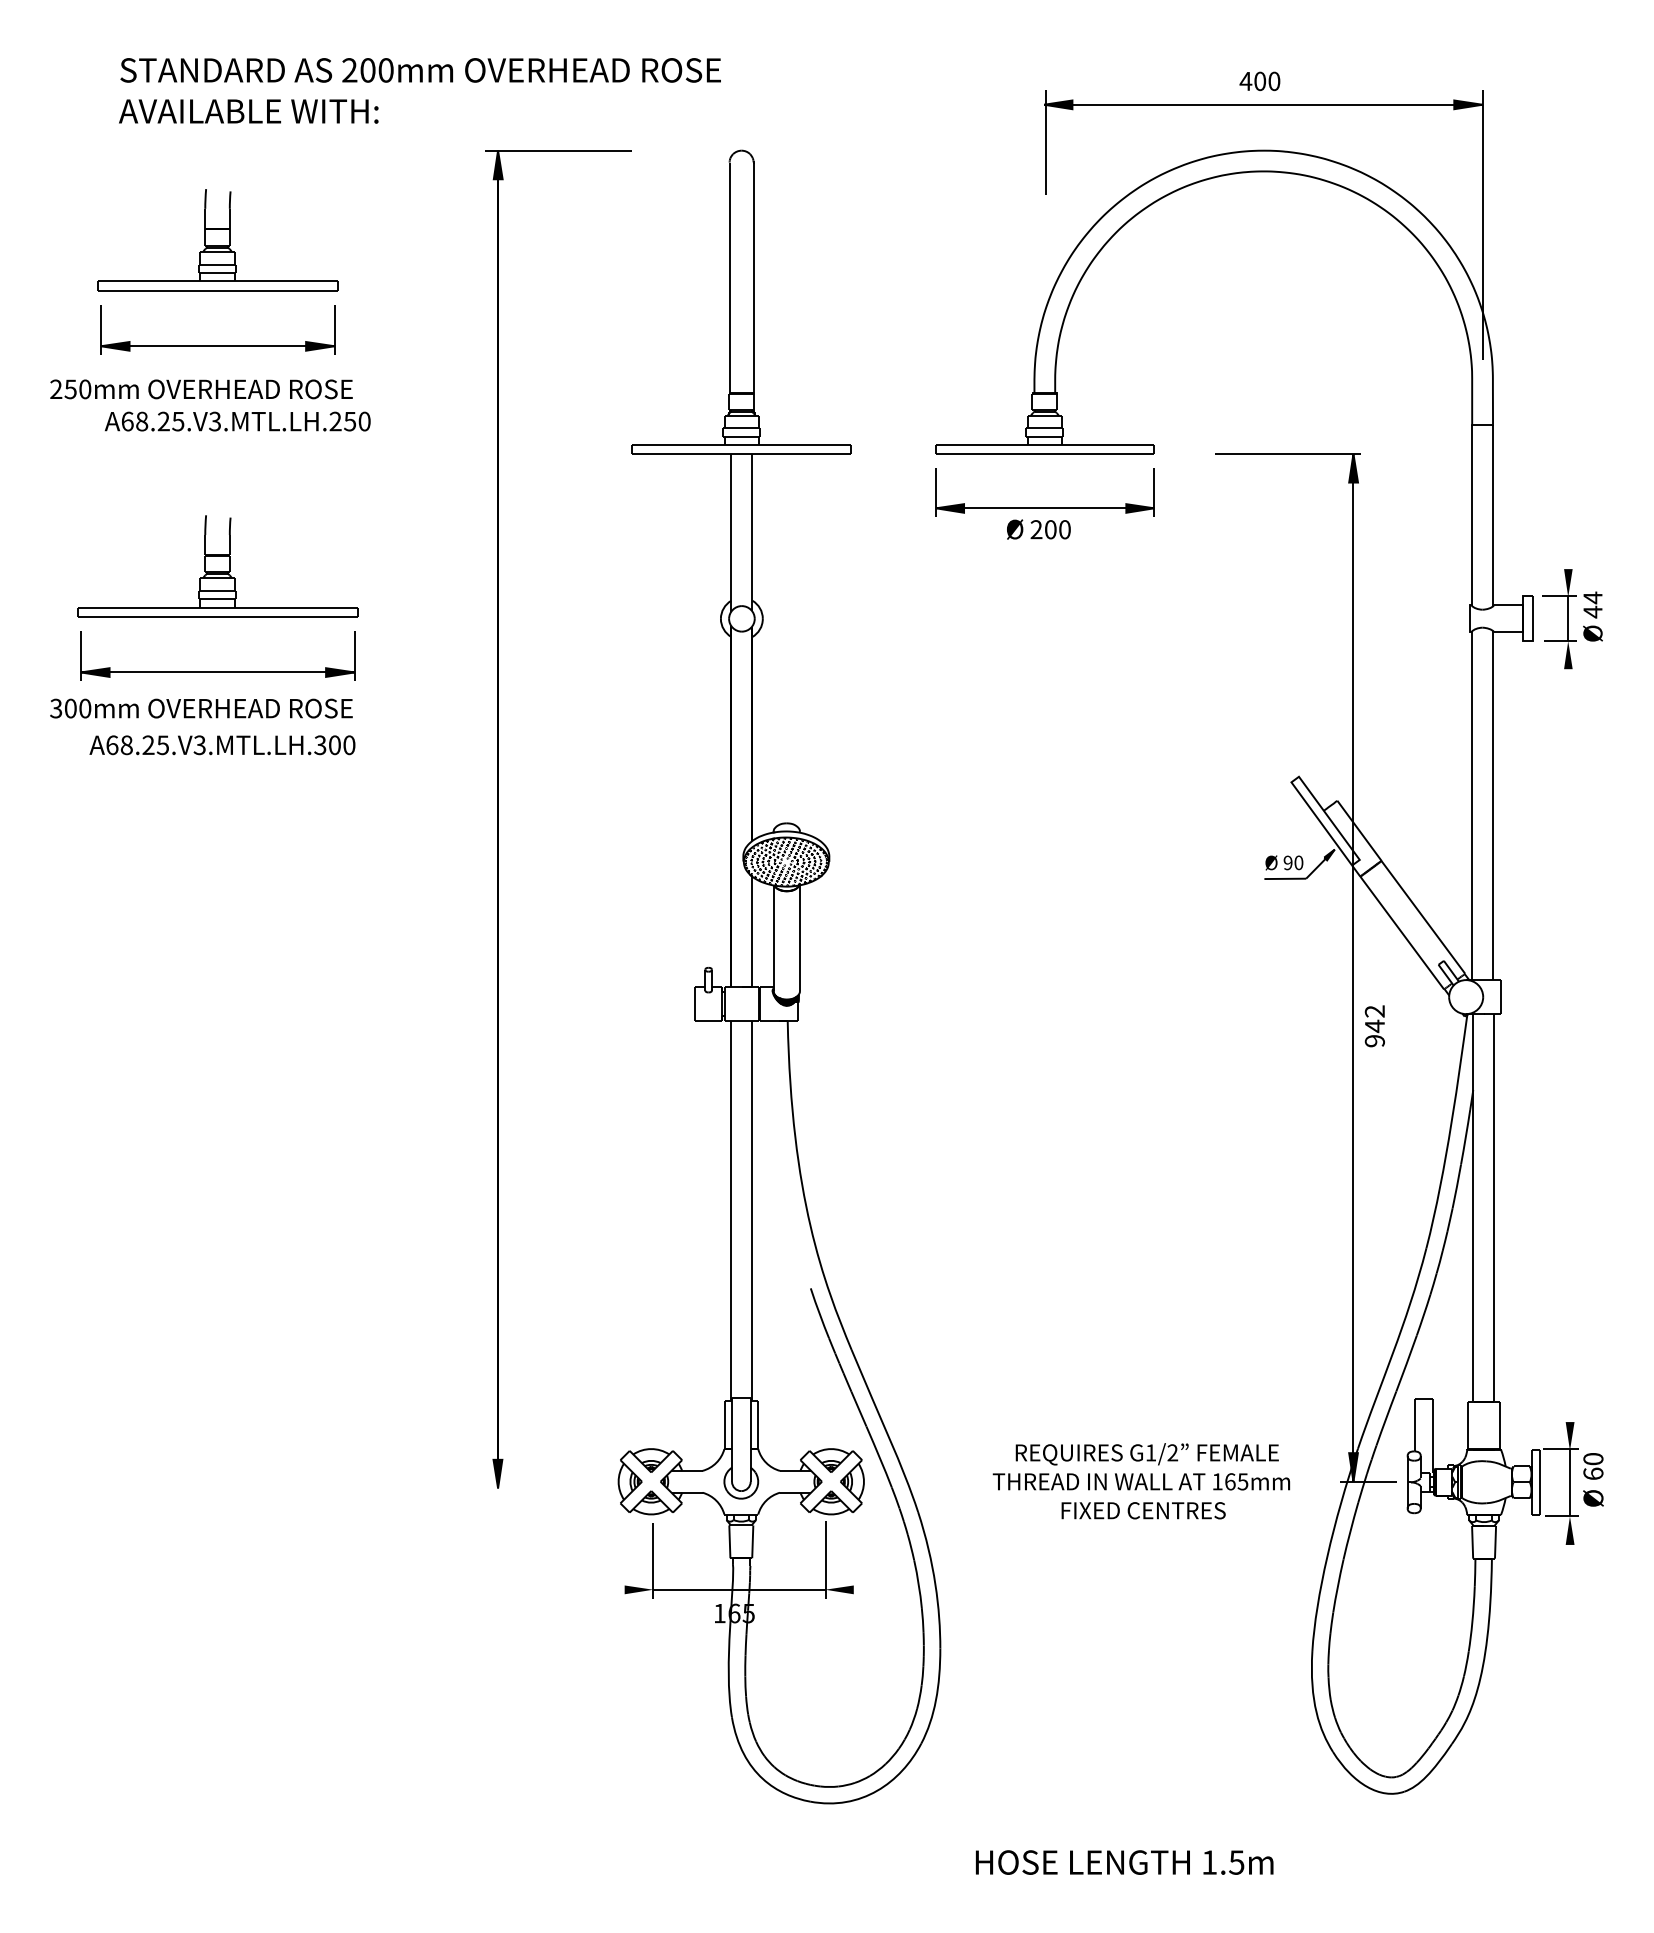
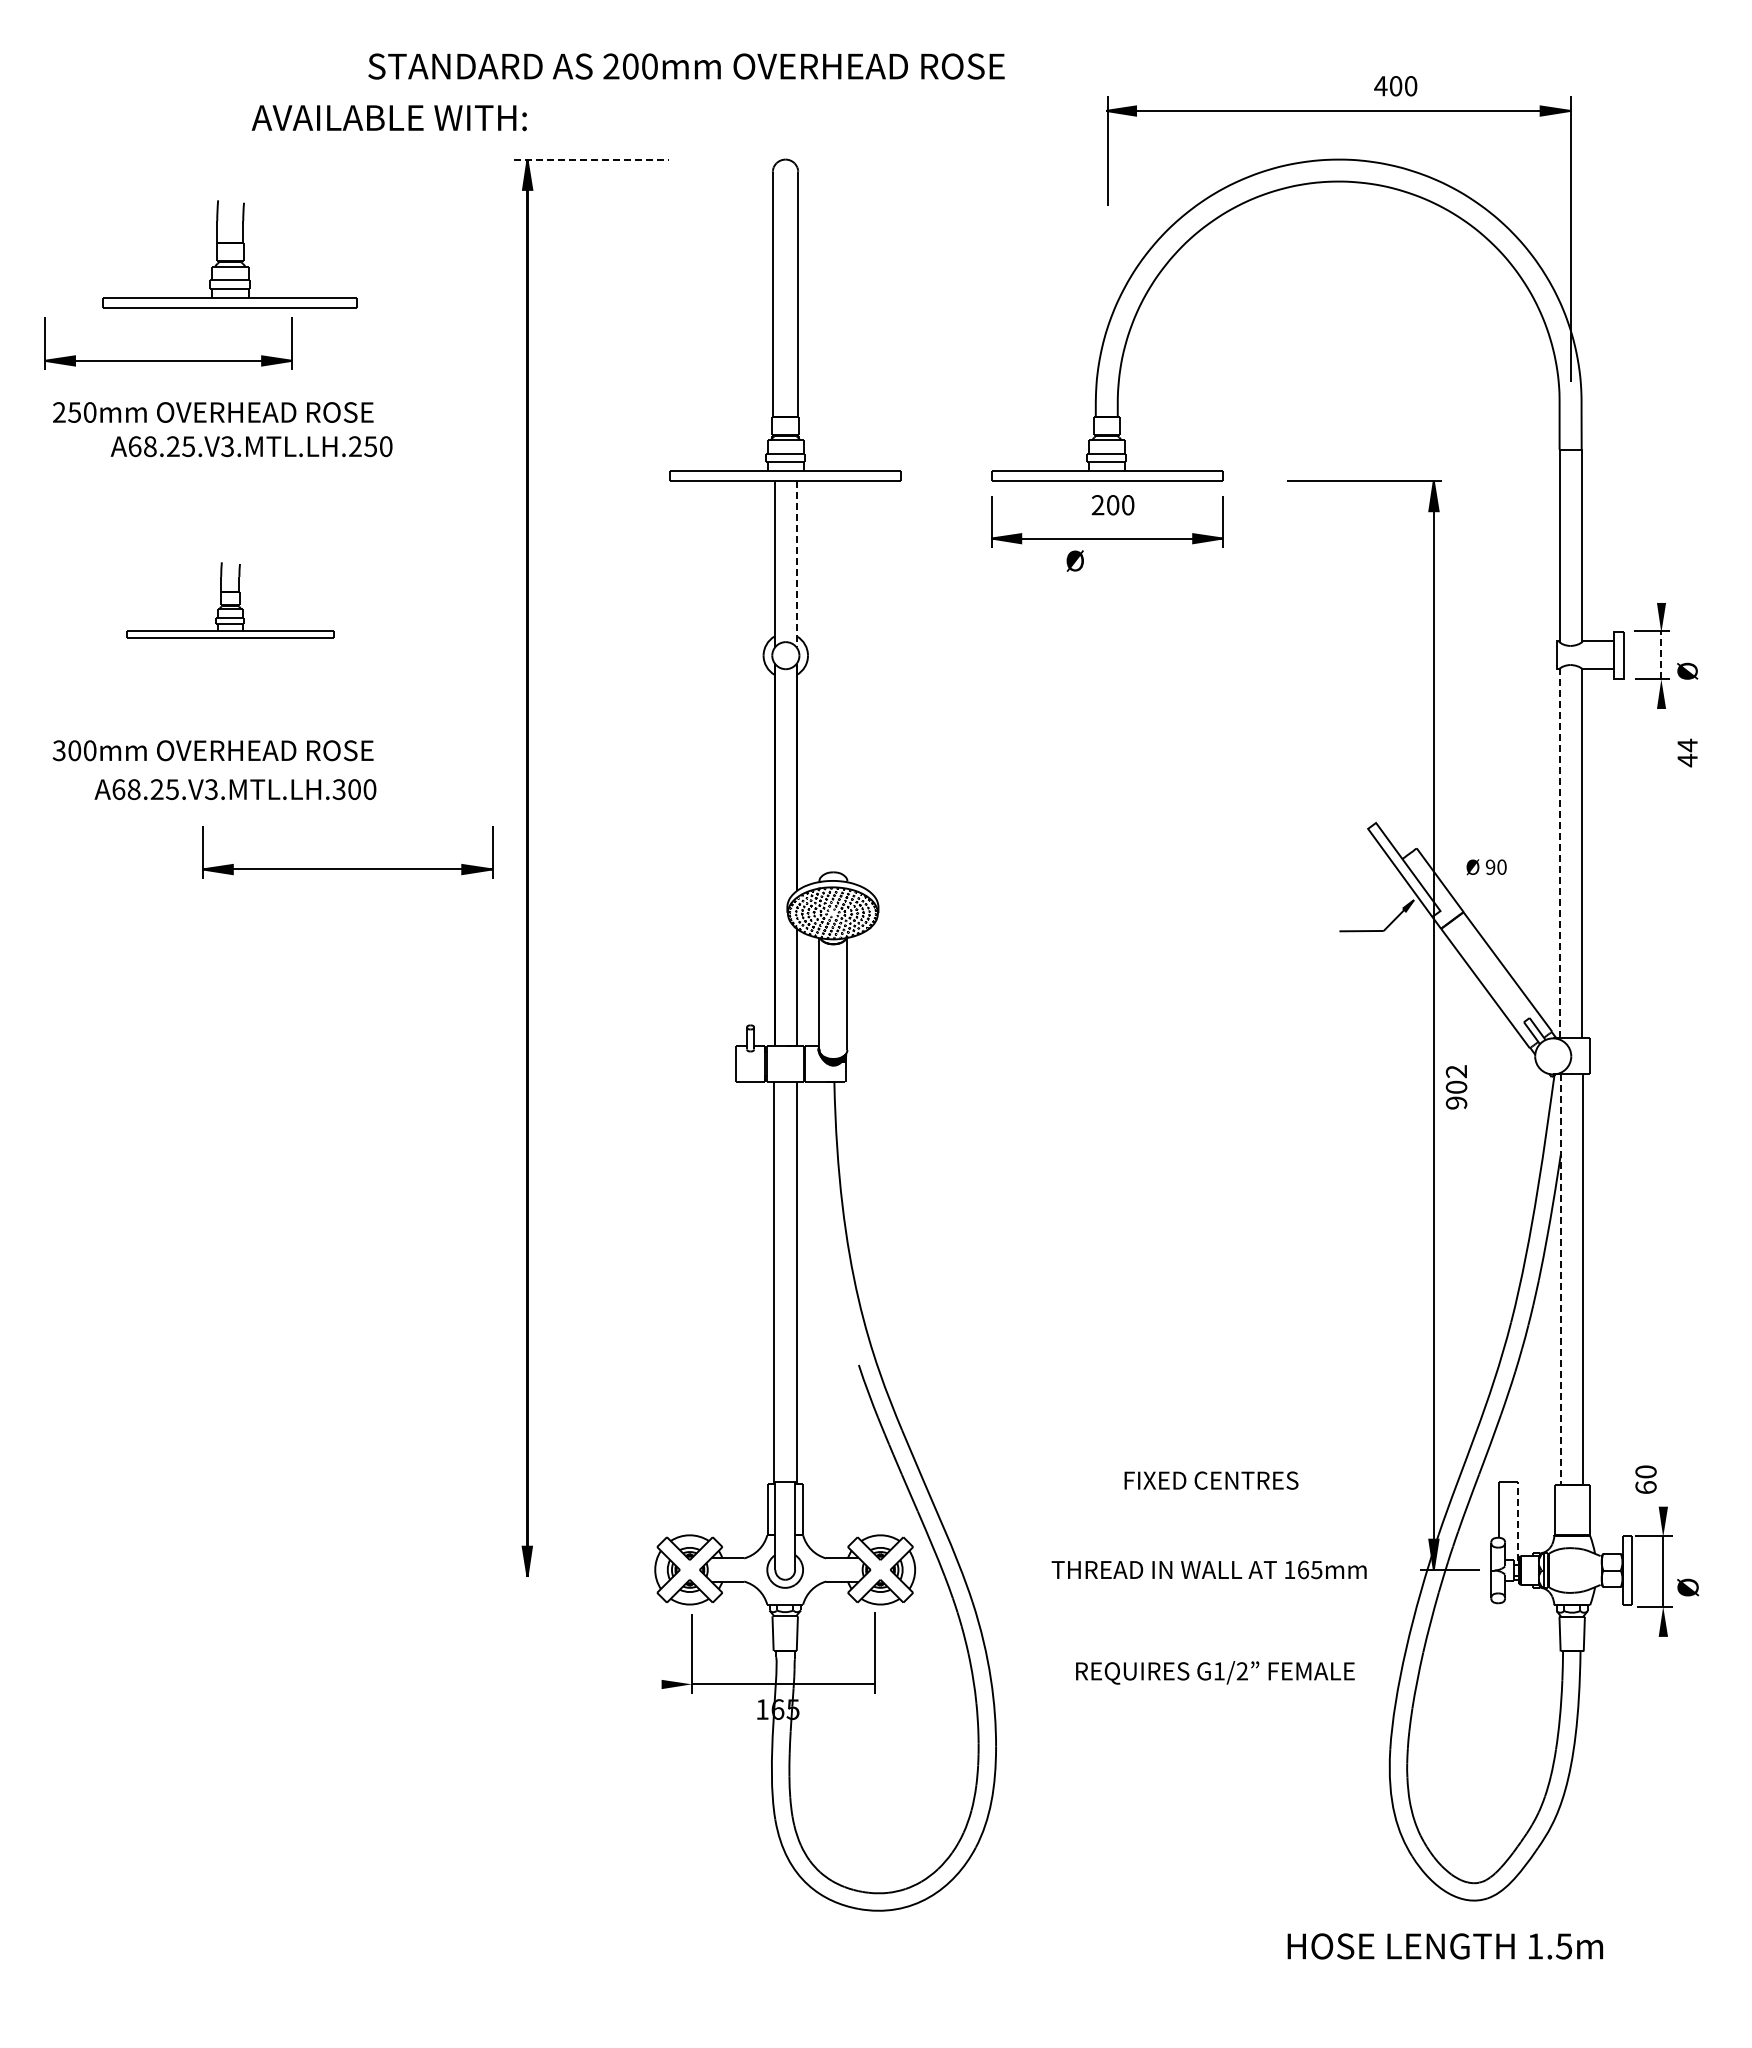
text: (420, 70) -> (686, 66), moved
text: (1259, 81) -> (1395, 86), moved
text: (247, 111) -> (388, 118), moved
line: (558, 150) -> (591, 159), solid -> dashed
part: (217, 345) -> (168, 360), moved
text: (1050, 529) -> (1112, 505), moved
line: (751, 532) -> (796, 564), solid -> dashed
part: (217, 566) -> (230, 600), size x0.7
text: (1592, 604) -> (1687, 752), moved
line: (1568, 618) -> (1661, 655), solid -> dashed
part: (217, 671) -> (347, 868), moved
line: (1472, 805) -> (1559, 853), solid -> dashed
text: (1284, 863) -> (1486, 867), moved
text: (1374, 1026) -> (1456, 1087), 942 -> 902
line: (1473, 1207) -> (1560, 1279), solid -> dashed
line: (1433, 1435) -> (1518, 1520), solid -> dashed
text: (1147, 1453) -> (1215, 1672), moved
text: (1592, 1466) -> (1645, 1479), moved
text: (1143, 1510) -> (1211, 1480), moved
fill: (839, 1589) -> (889, 1684), removed
text: (1123, 1862) -> (1444, 1946), moved

